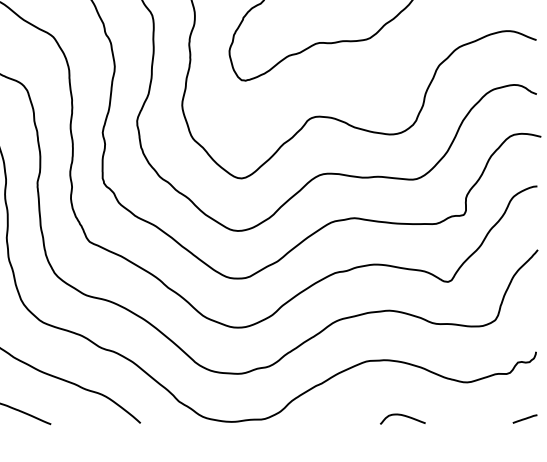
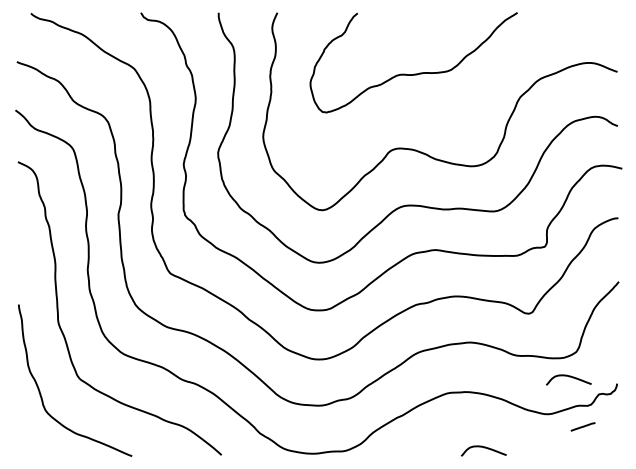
curve: (488, 345) -> (569, 377), added
line: (524, 418) -> (582, 426), moved

